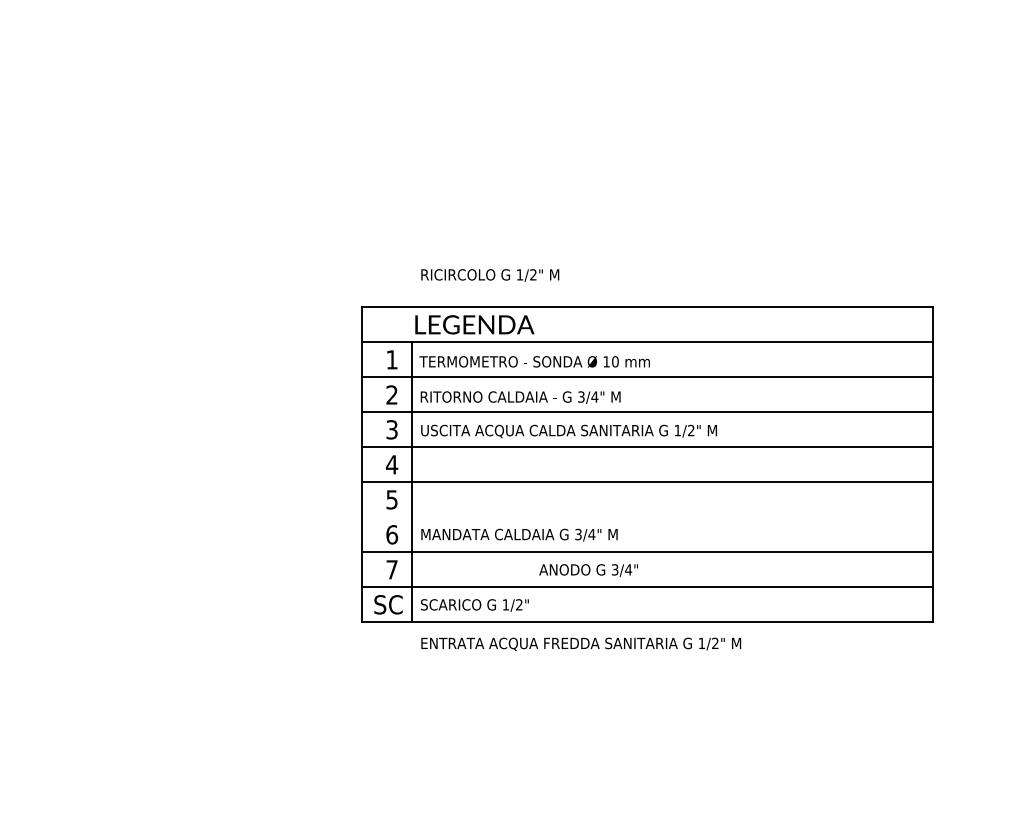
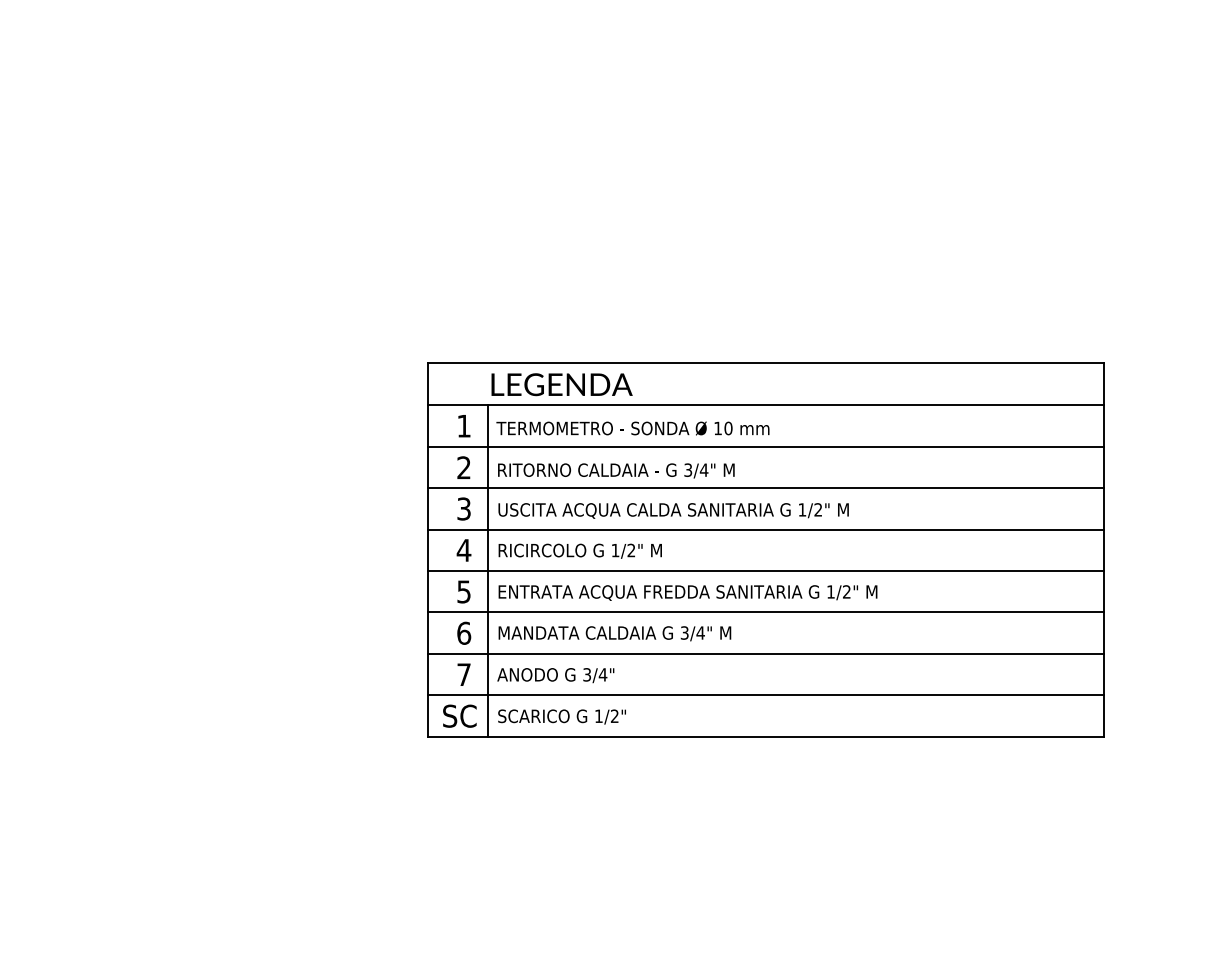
text: (489, 274) -> (579, 550), moved
line: (646, 517) -> (765, 612), added
text: (588, 570) -> (555, 675), moved
text: (580, 643) -> (687, 592), moved

